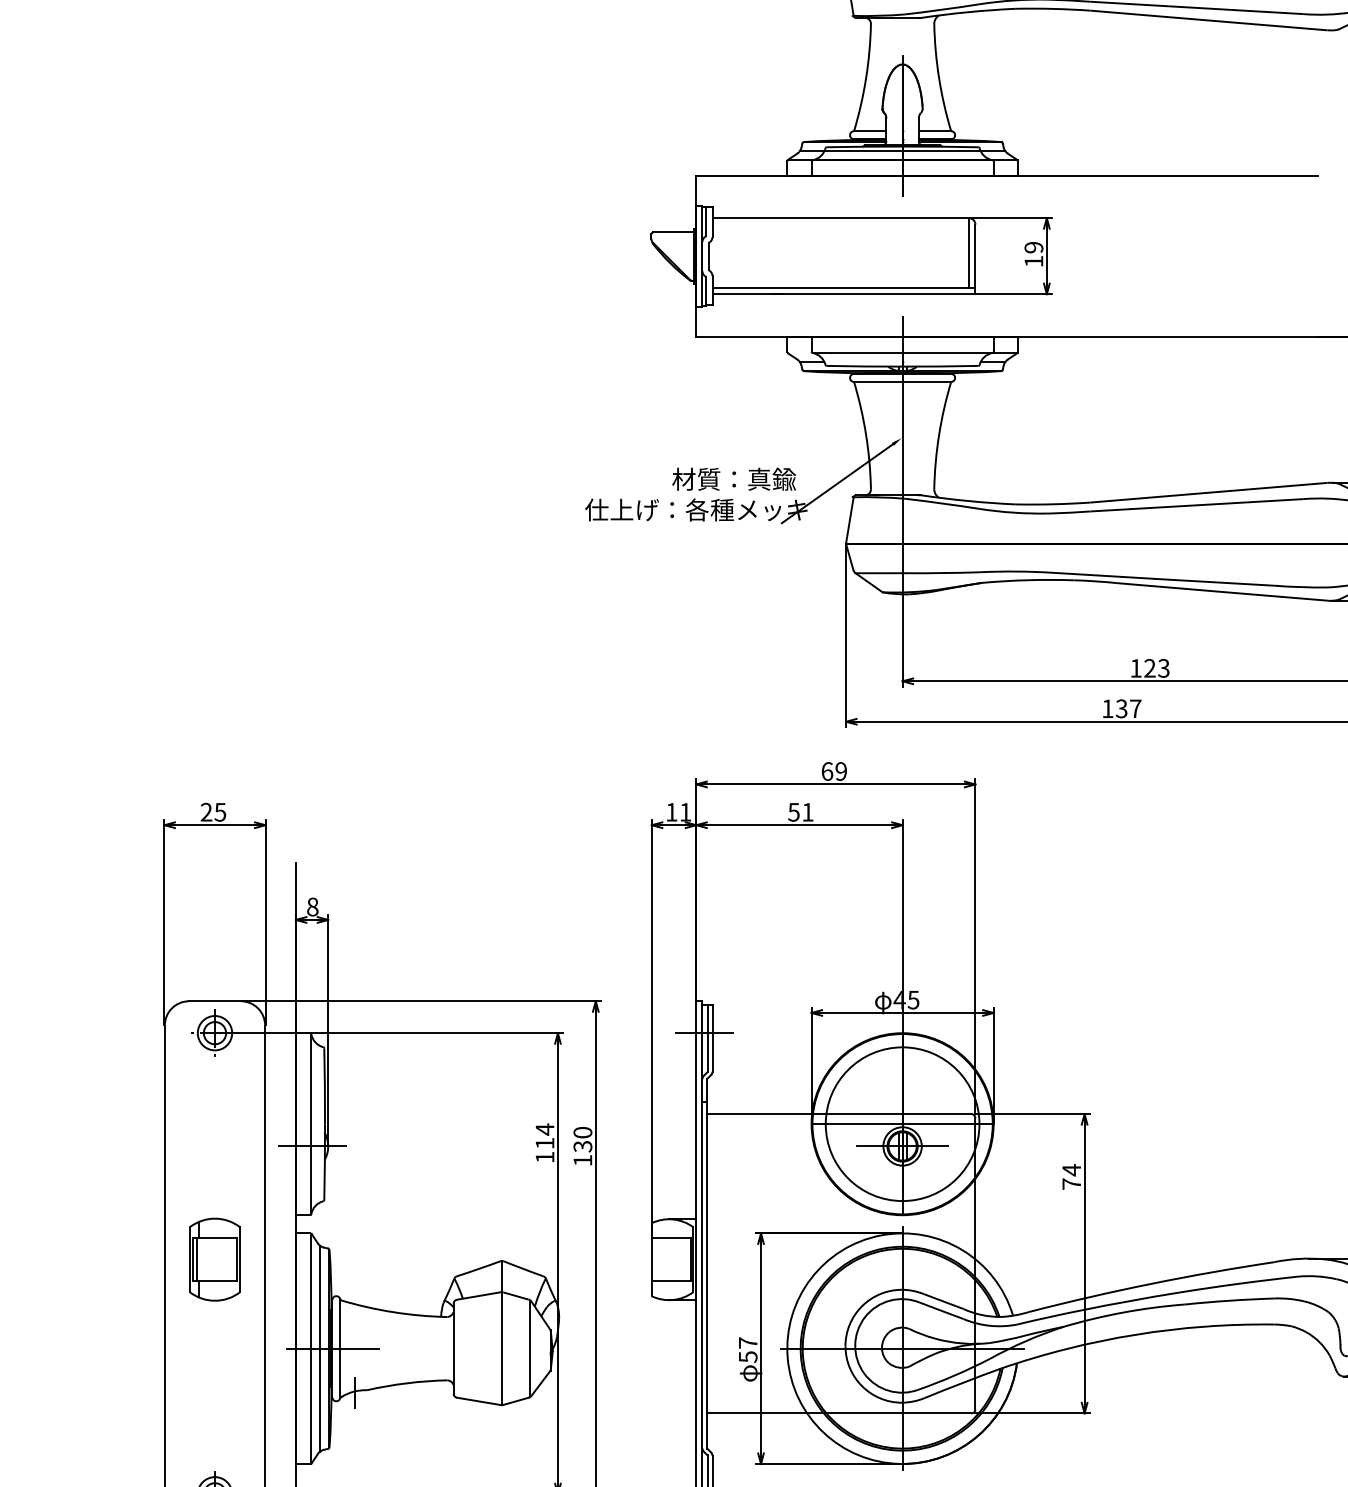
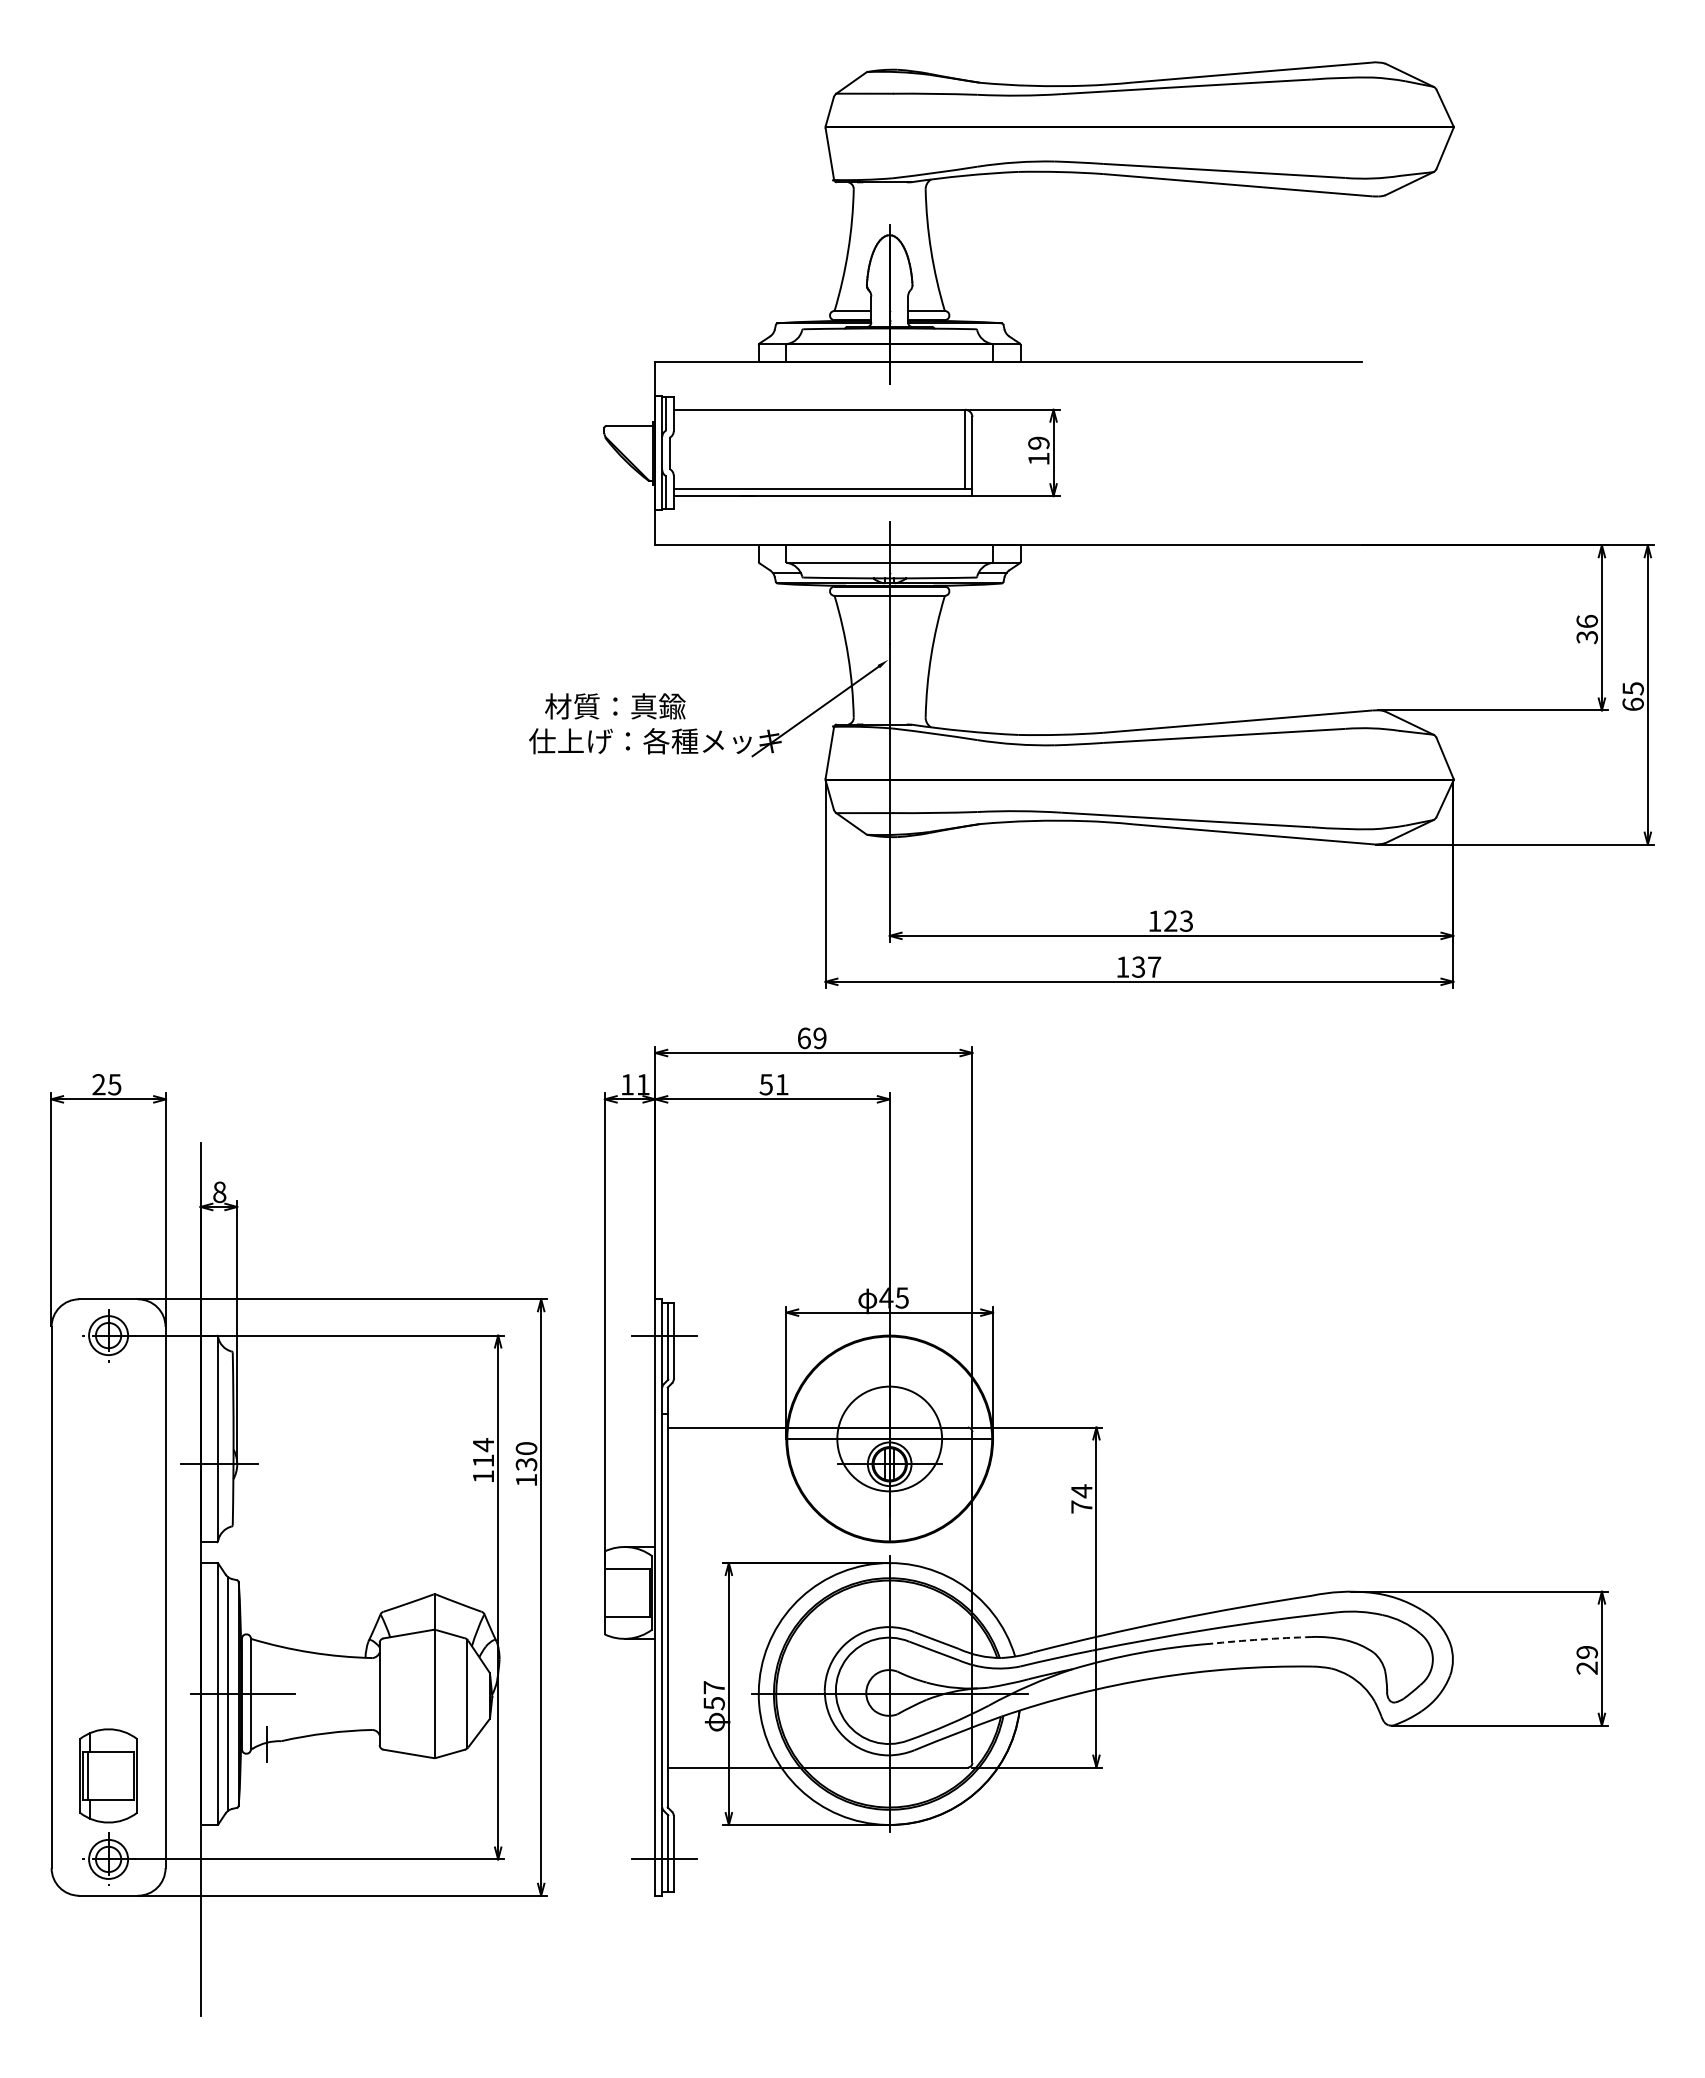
line: (902, 151) -> (889, 333), removed
text: (734, 479) -> (615, 706), moved
circle: (902, 1123) -> (889, 1438), size x0.6
part: (214, 1259) -> (108, 1775), moved
arc: (1229, 1300) -> (1260, 1639), solid -> dashed

